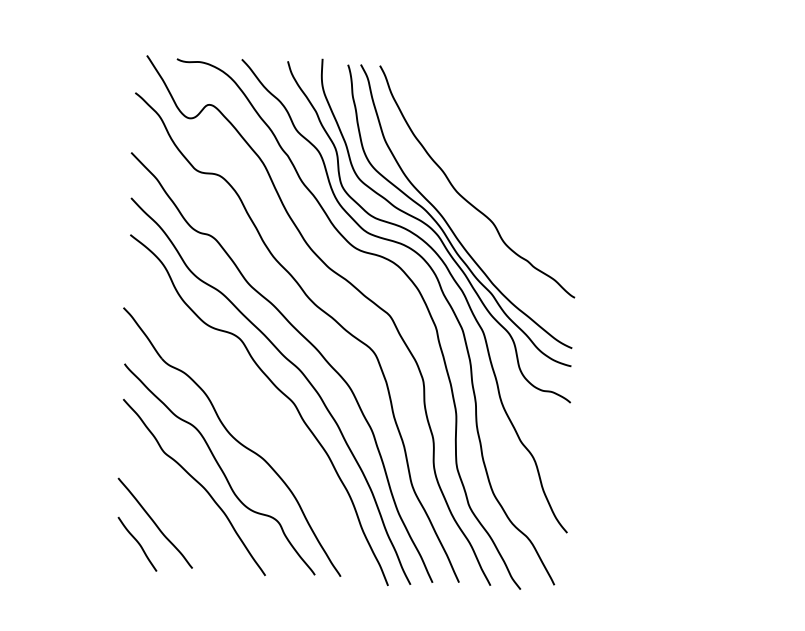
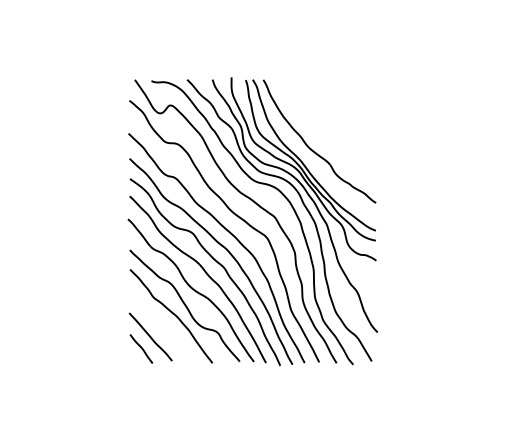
curve: (258, 410) -> (204, 272), added

